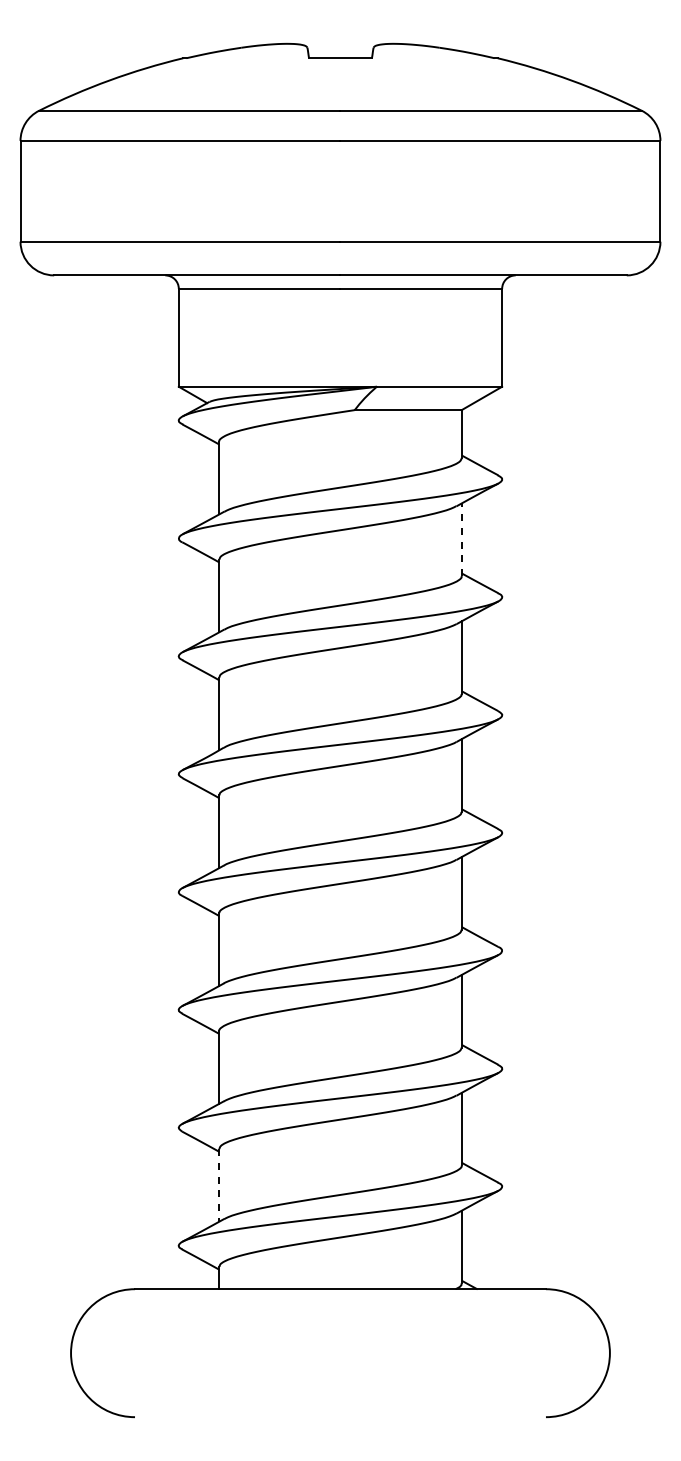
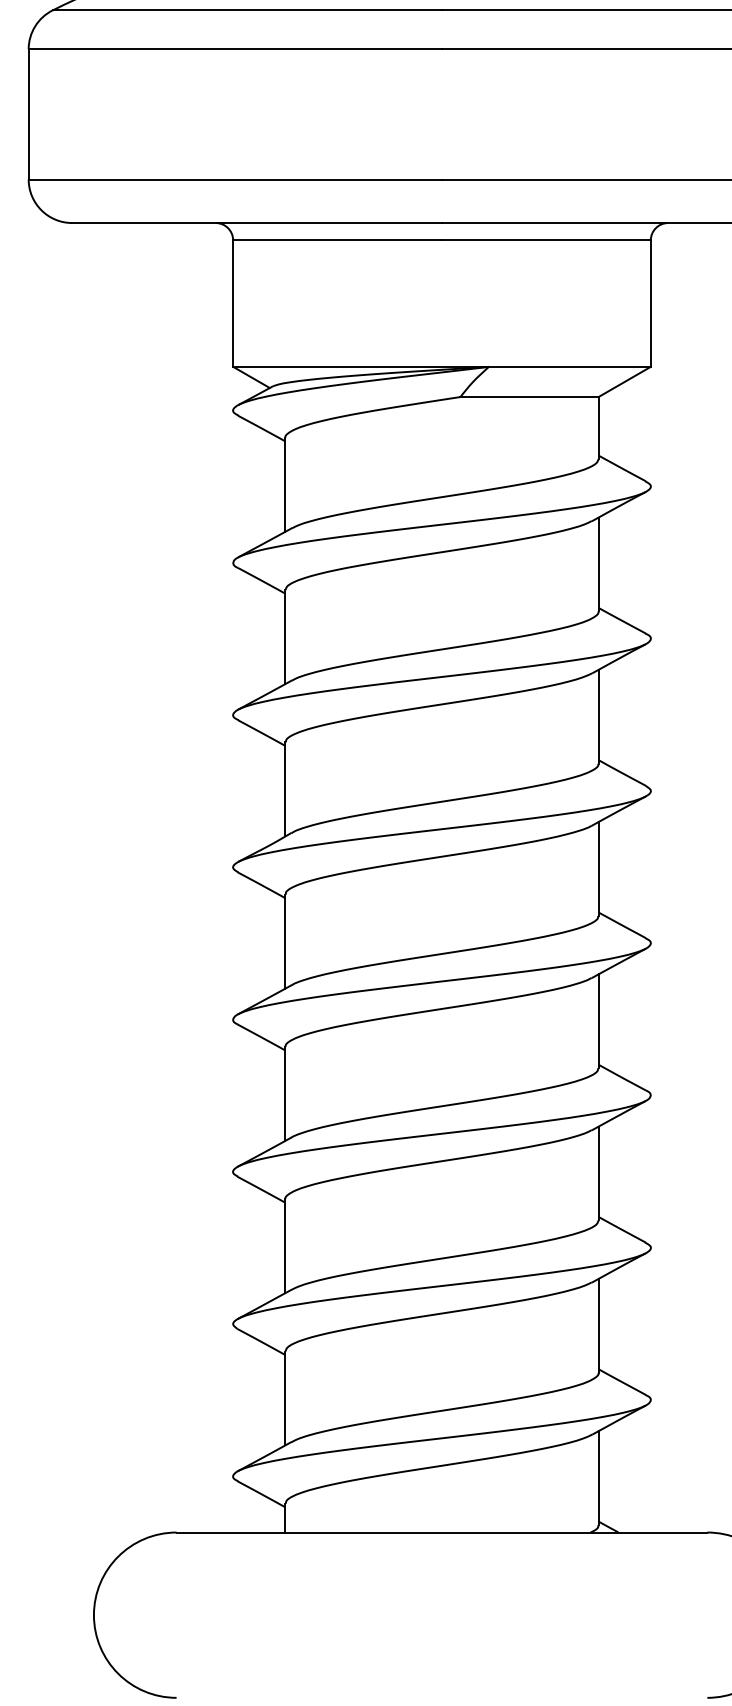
line: (461, 539) -> (598, 564), dashed -> solid
line: (219, 1185) -> (285, 1398), dashed -> solid

